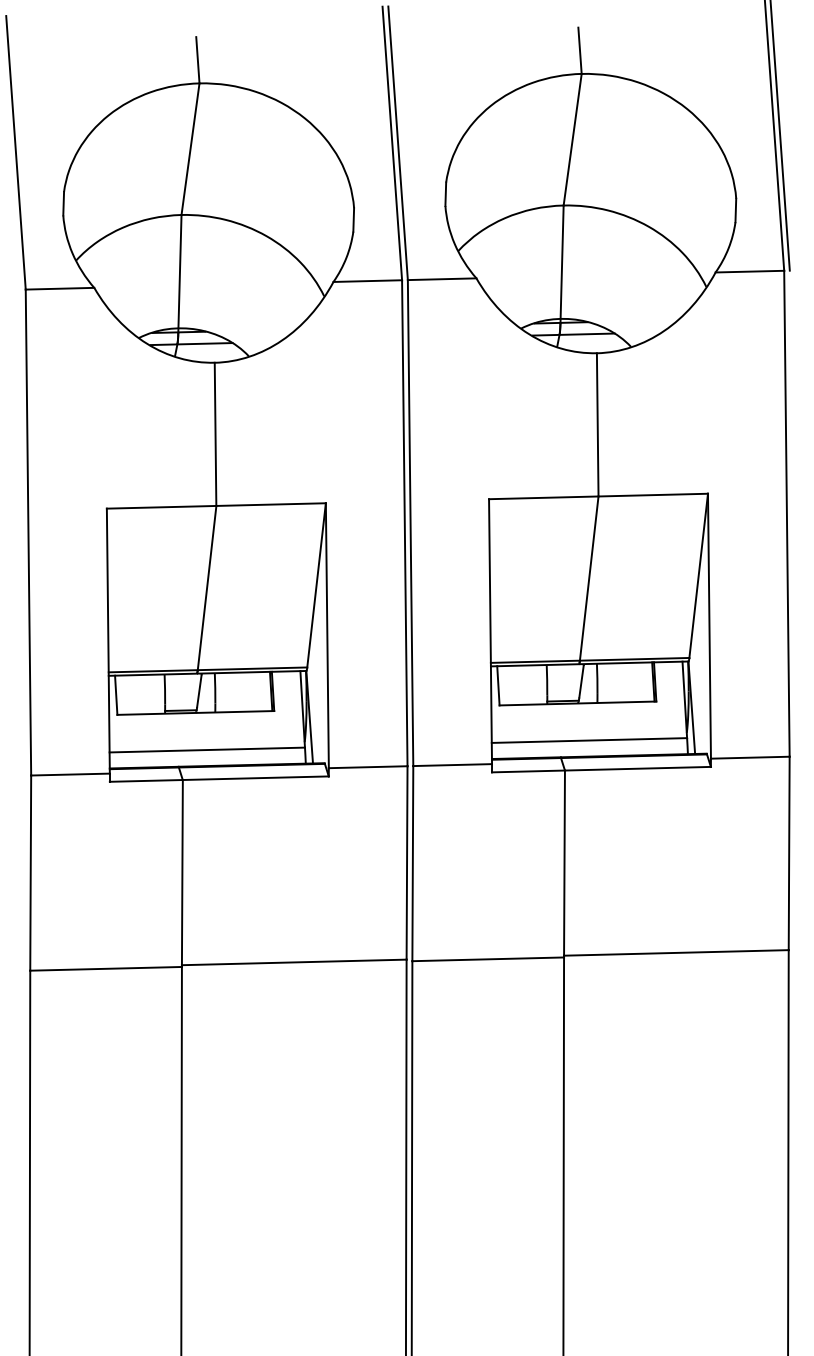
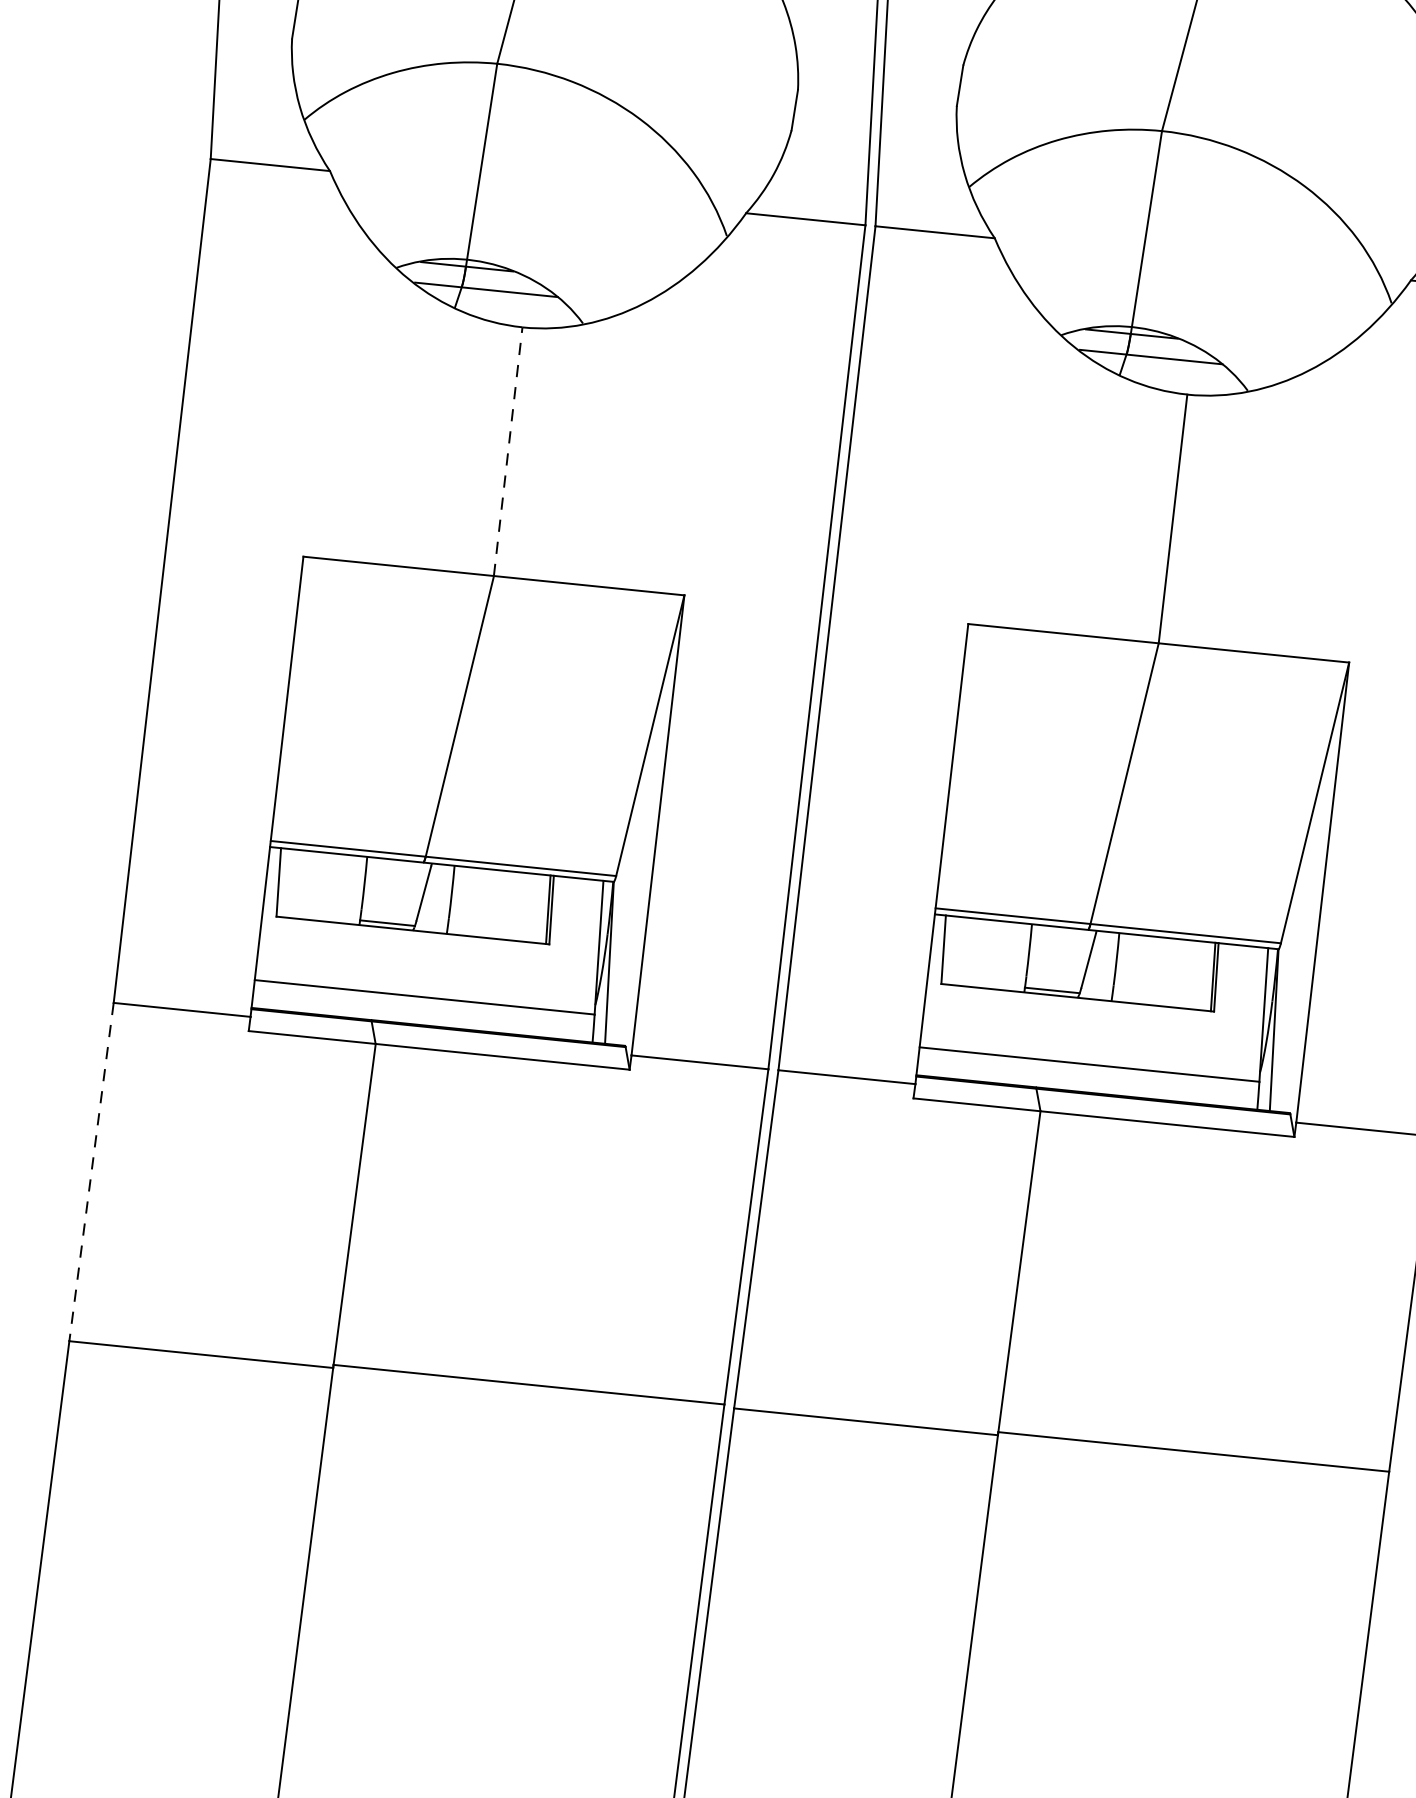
line: (215, 434) -> (508, 451), solid -> dashed
line: (30, 873) -> (91, 1172), solid -> dashed

